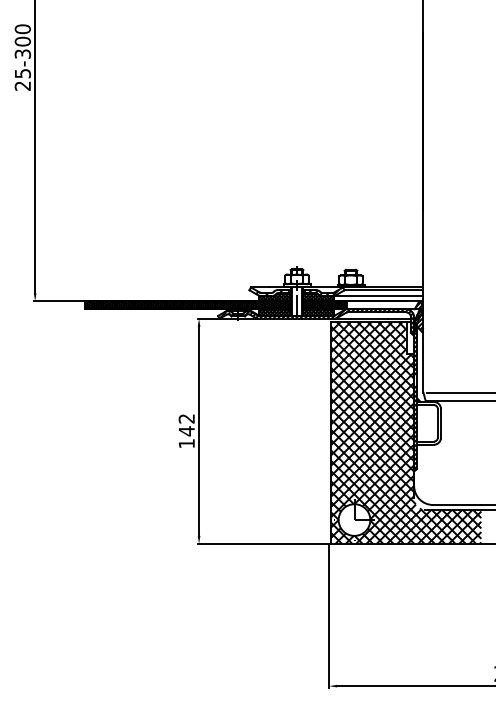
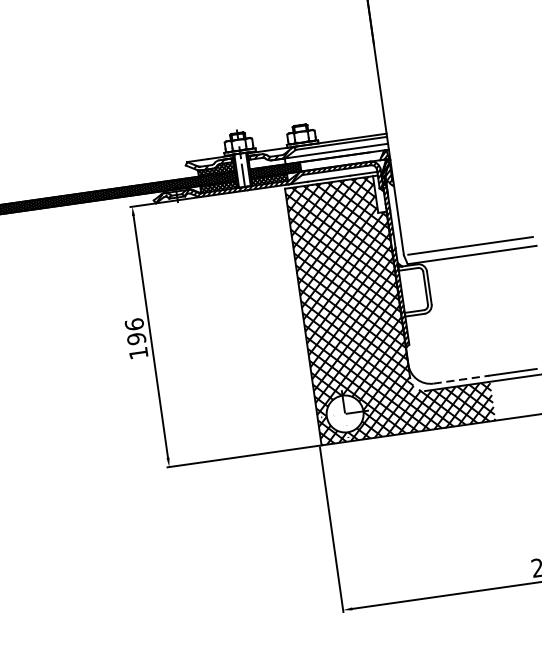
hatch: (318, 297) -> (266, 162), removed
text: (186, 424) -> (135, 331), 142 -> 196
line: (457, 505) -> (461, 380), solid -> dashed

